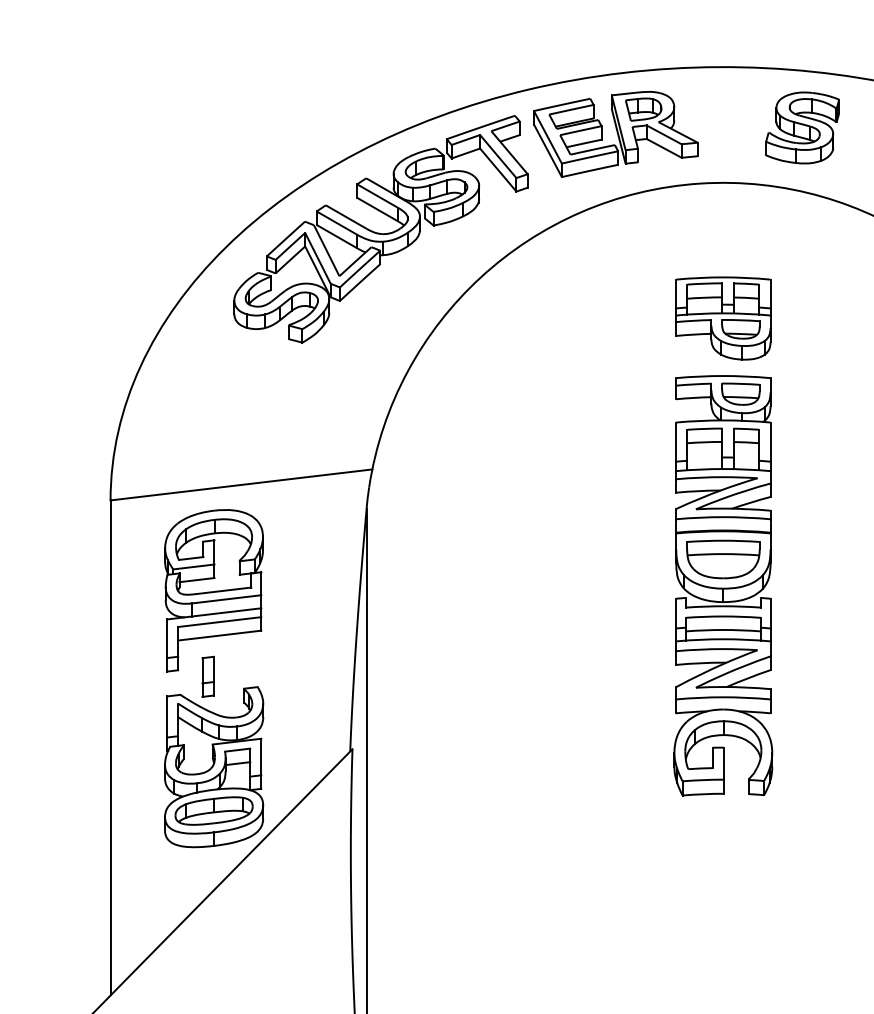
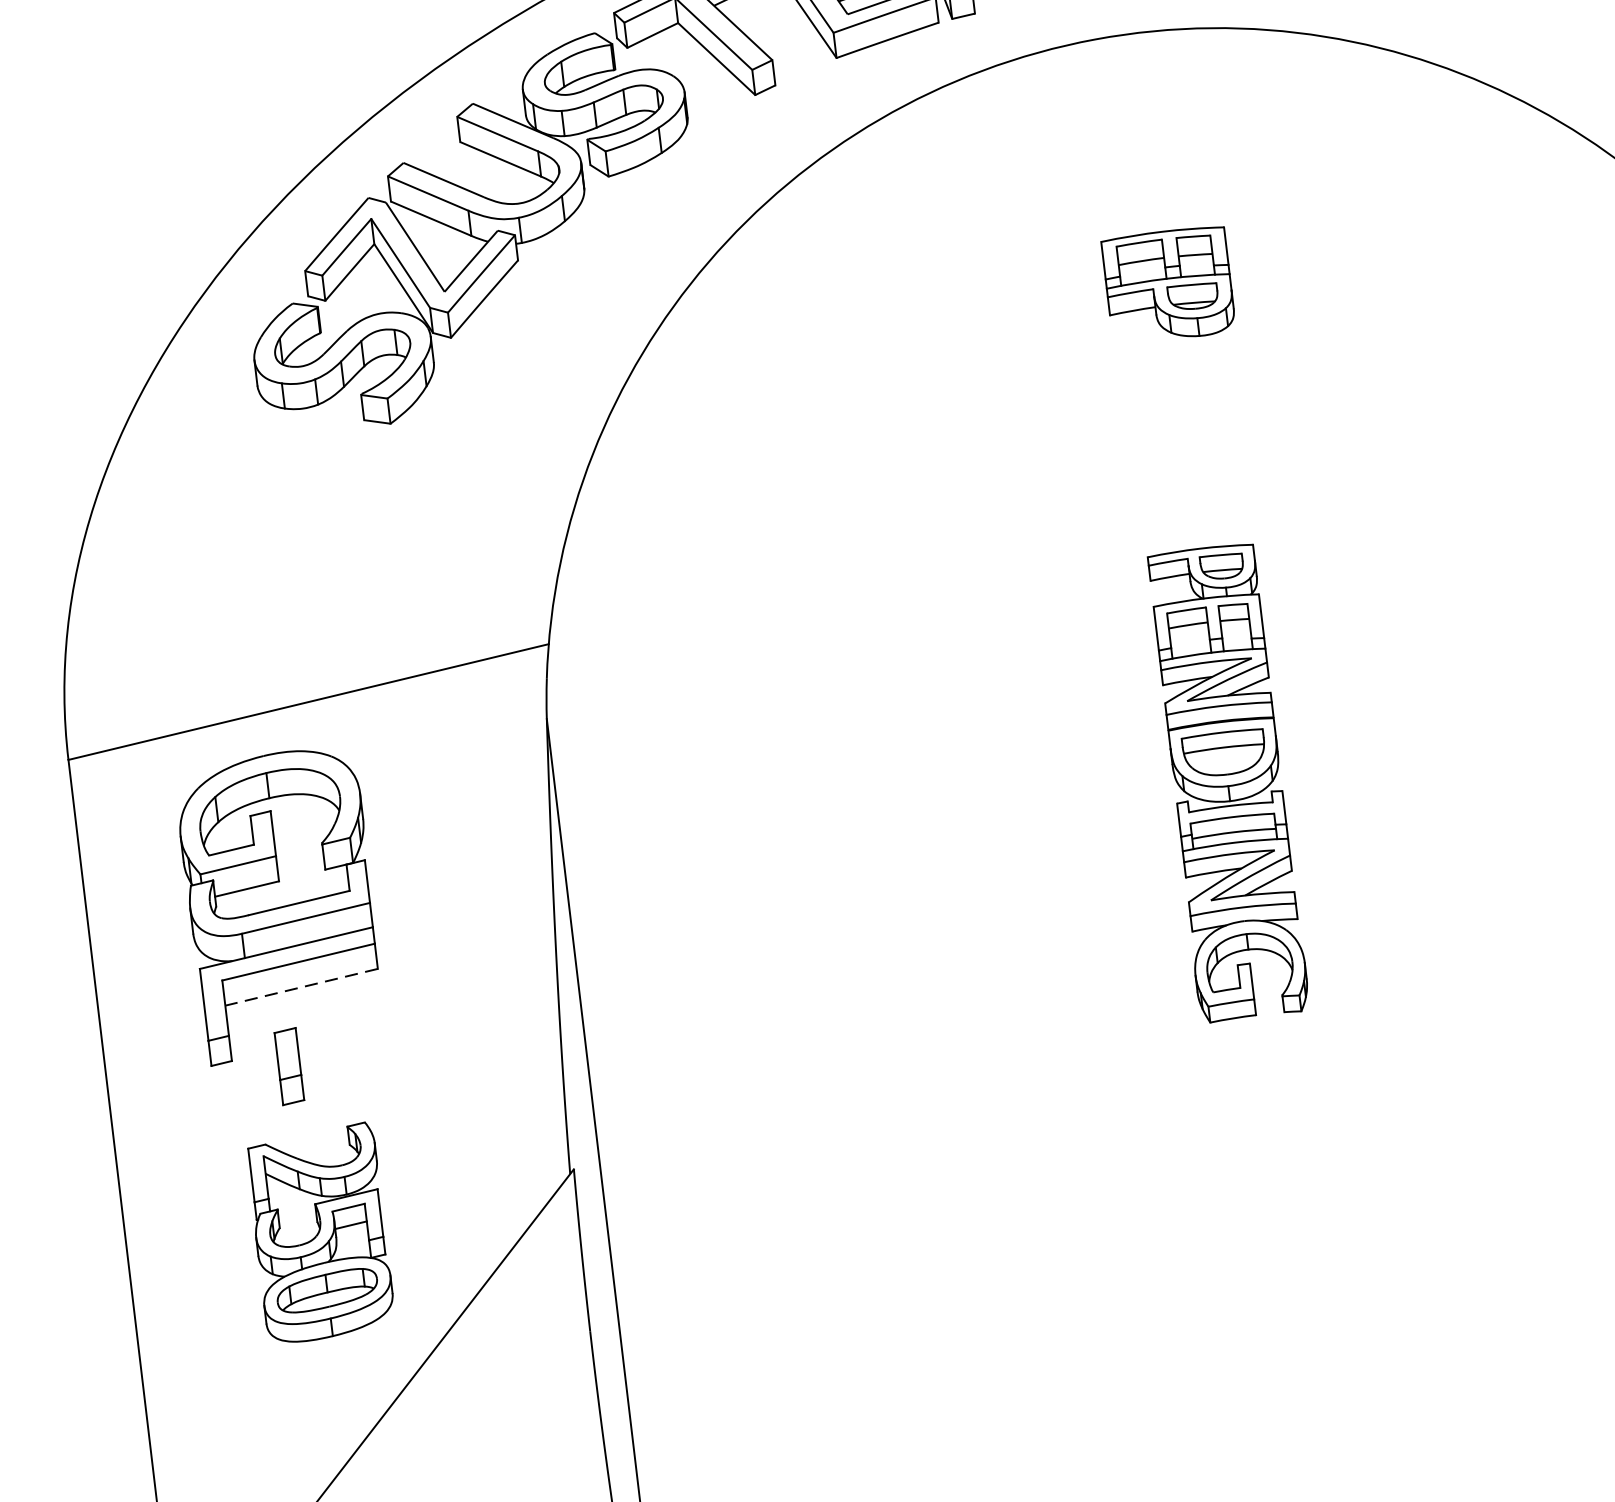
part: (723, 318) -> (1168, 285), size x0.7
part: (723, 585) -> (1228, 782), size x0.6
line: (219, 635) -> (301, 987), solid -> dashed
part: (214, 767) -> (321, 1233), size x0.7

